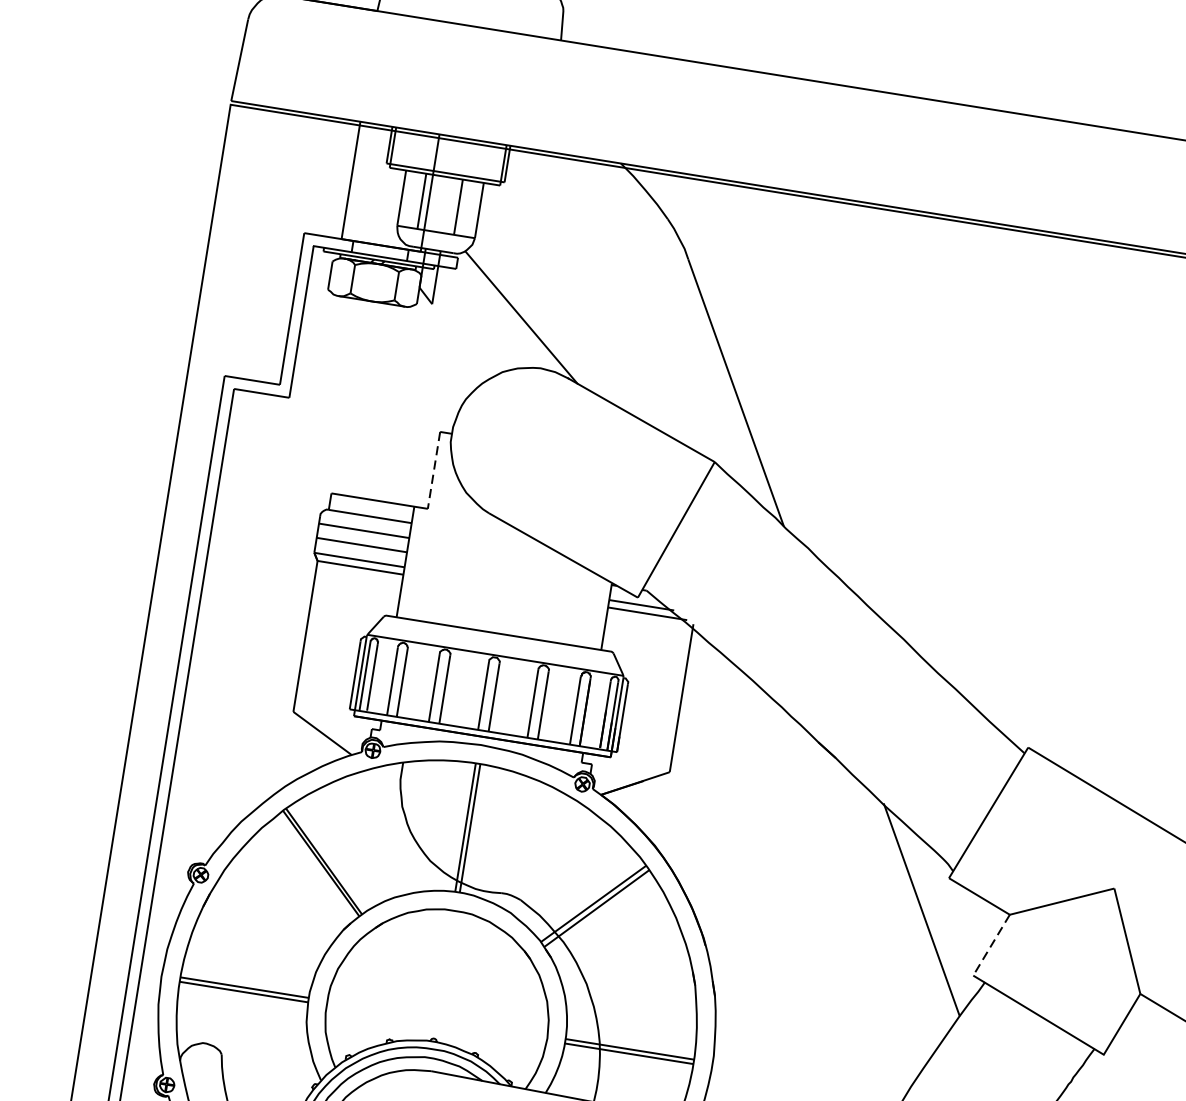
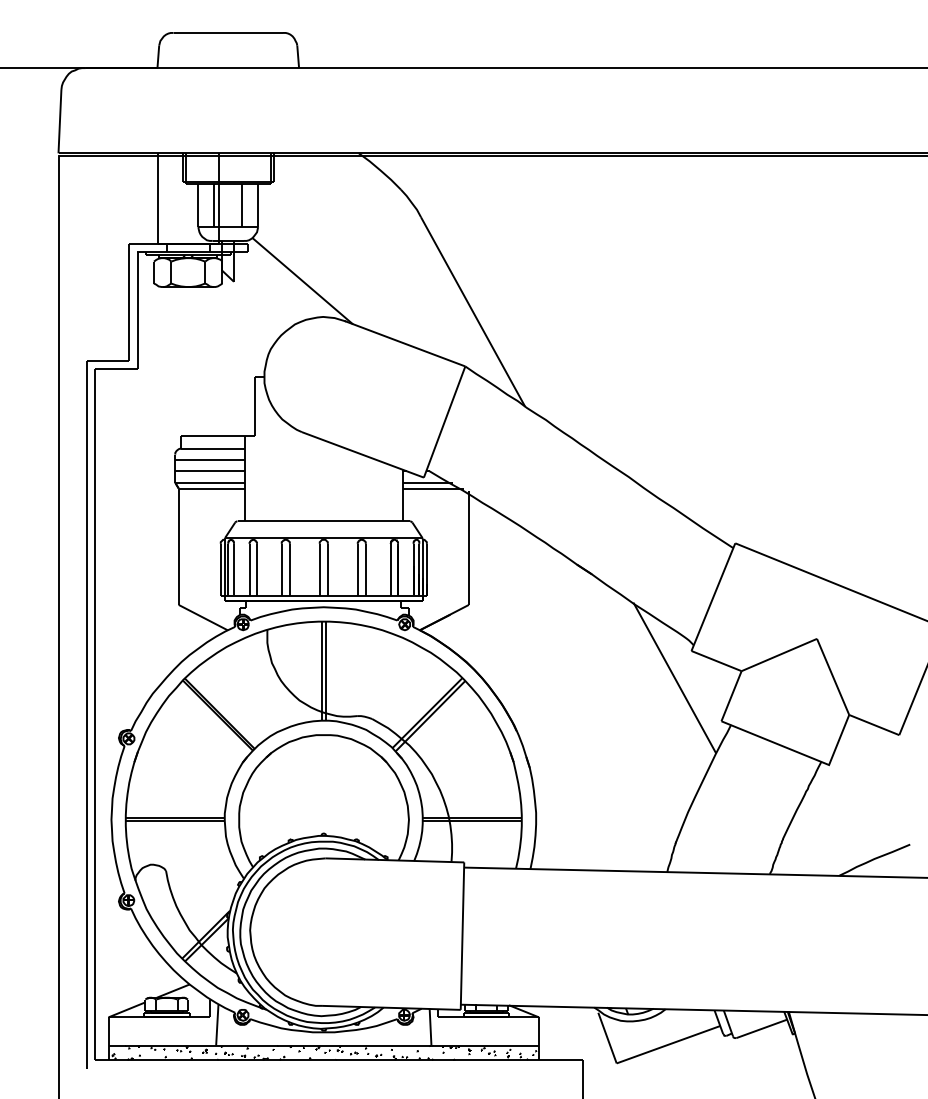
line: (434, 470) -> (255, 406), dashed -> solid
line: (991, 945) -> (731, 696), dashed -> solid

